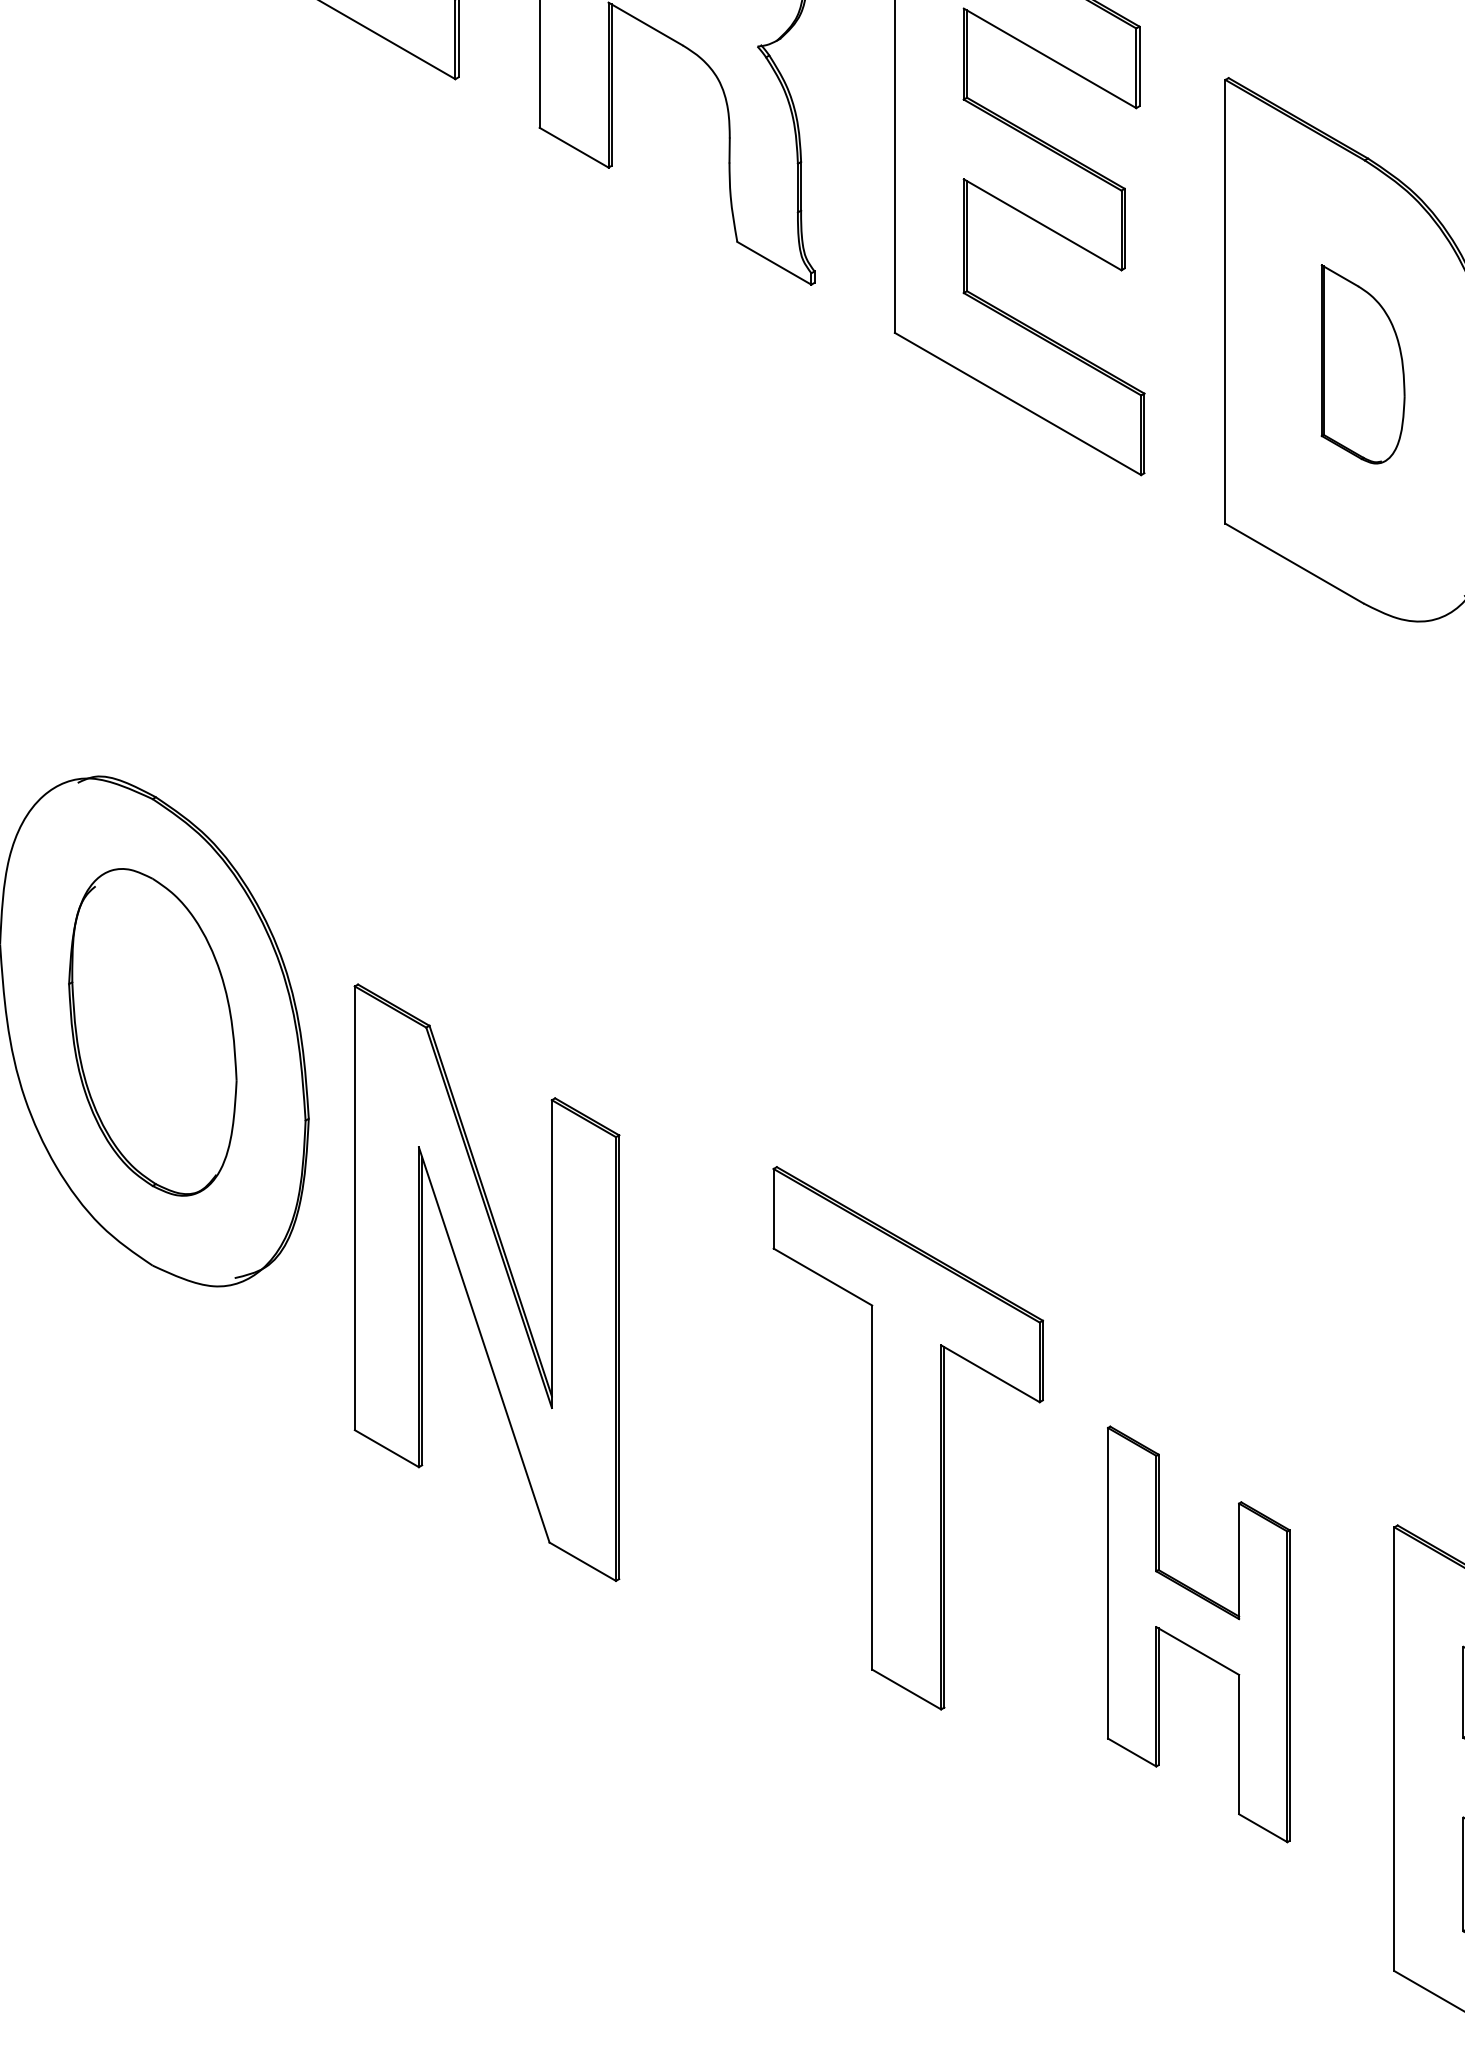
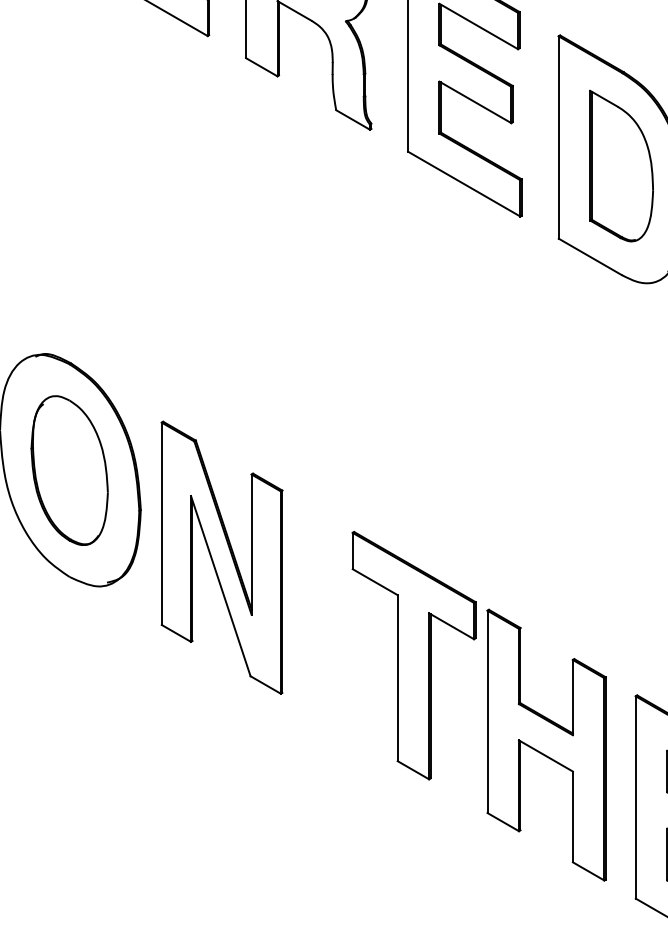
part: (1363, 363) -> (621, 165), size x1.67
part: (485, 1282) -> (221, 557), moved
part: (1198, 1633) -> (546, 744), size x1.43

